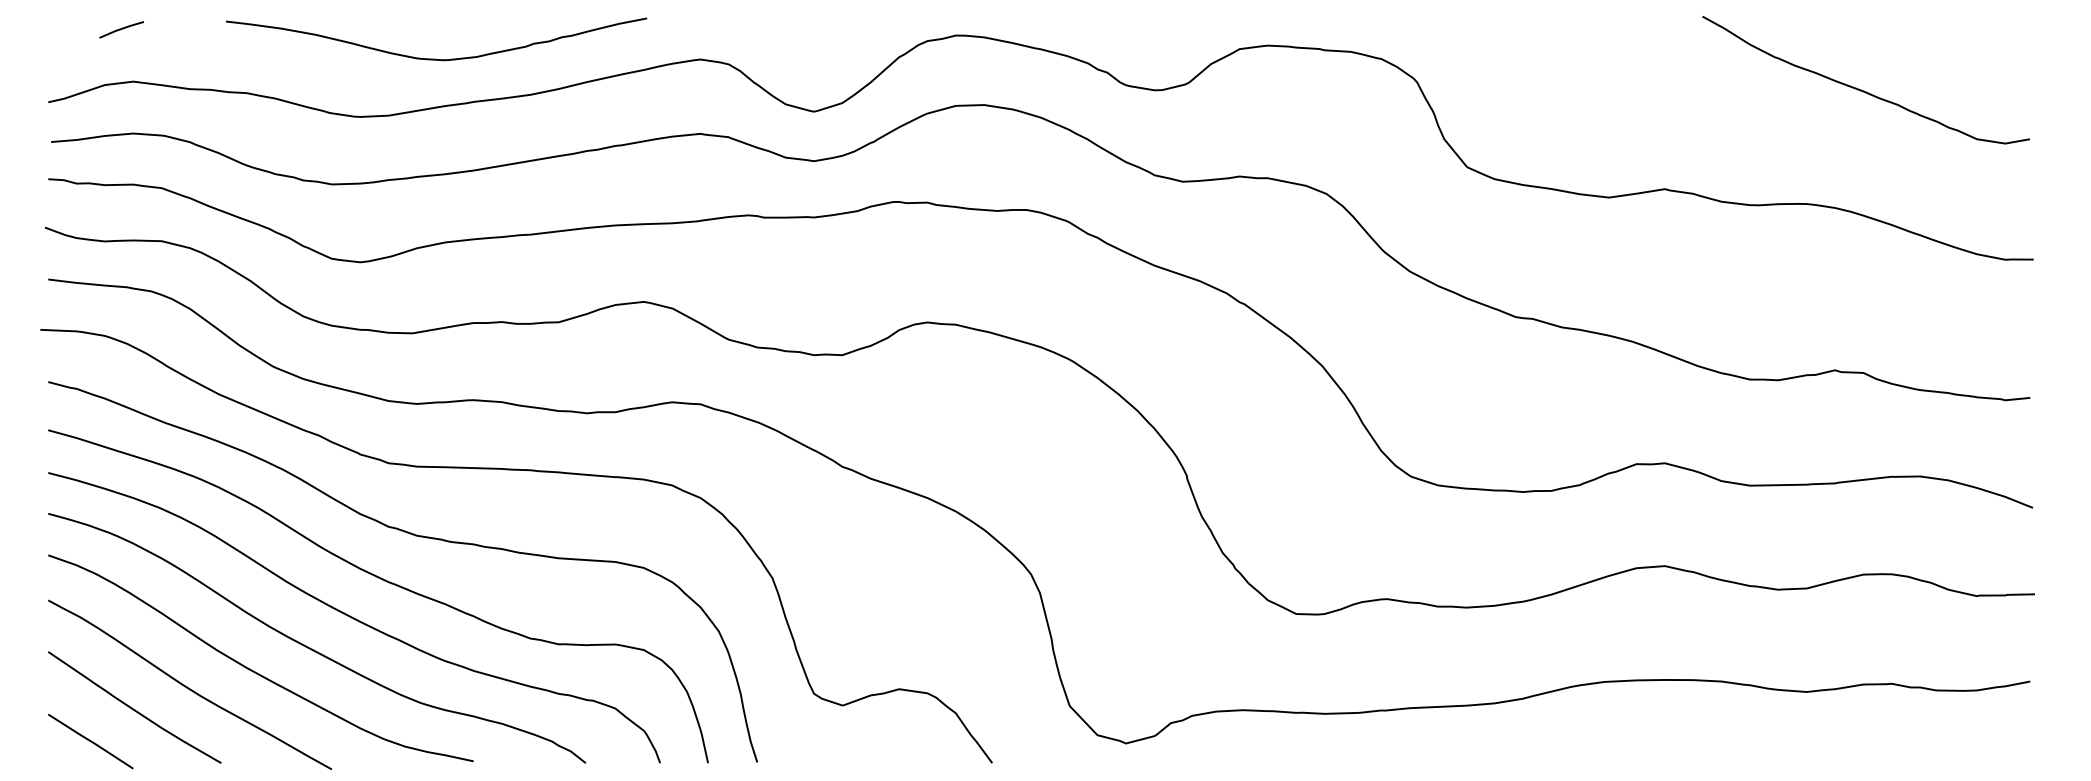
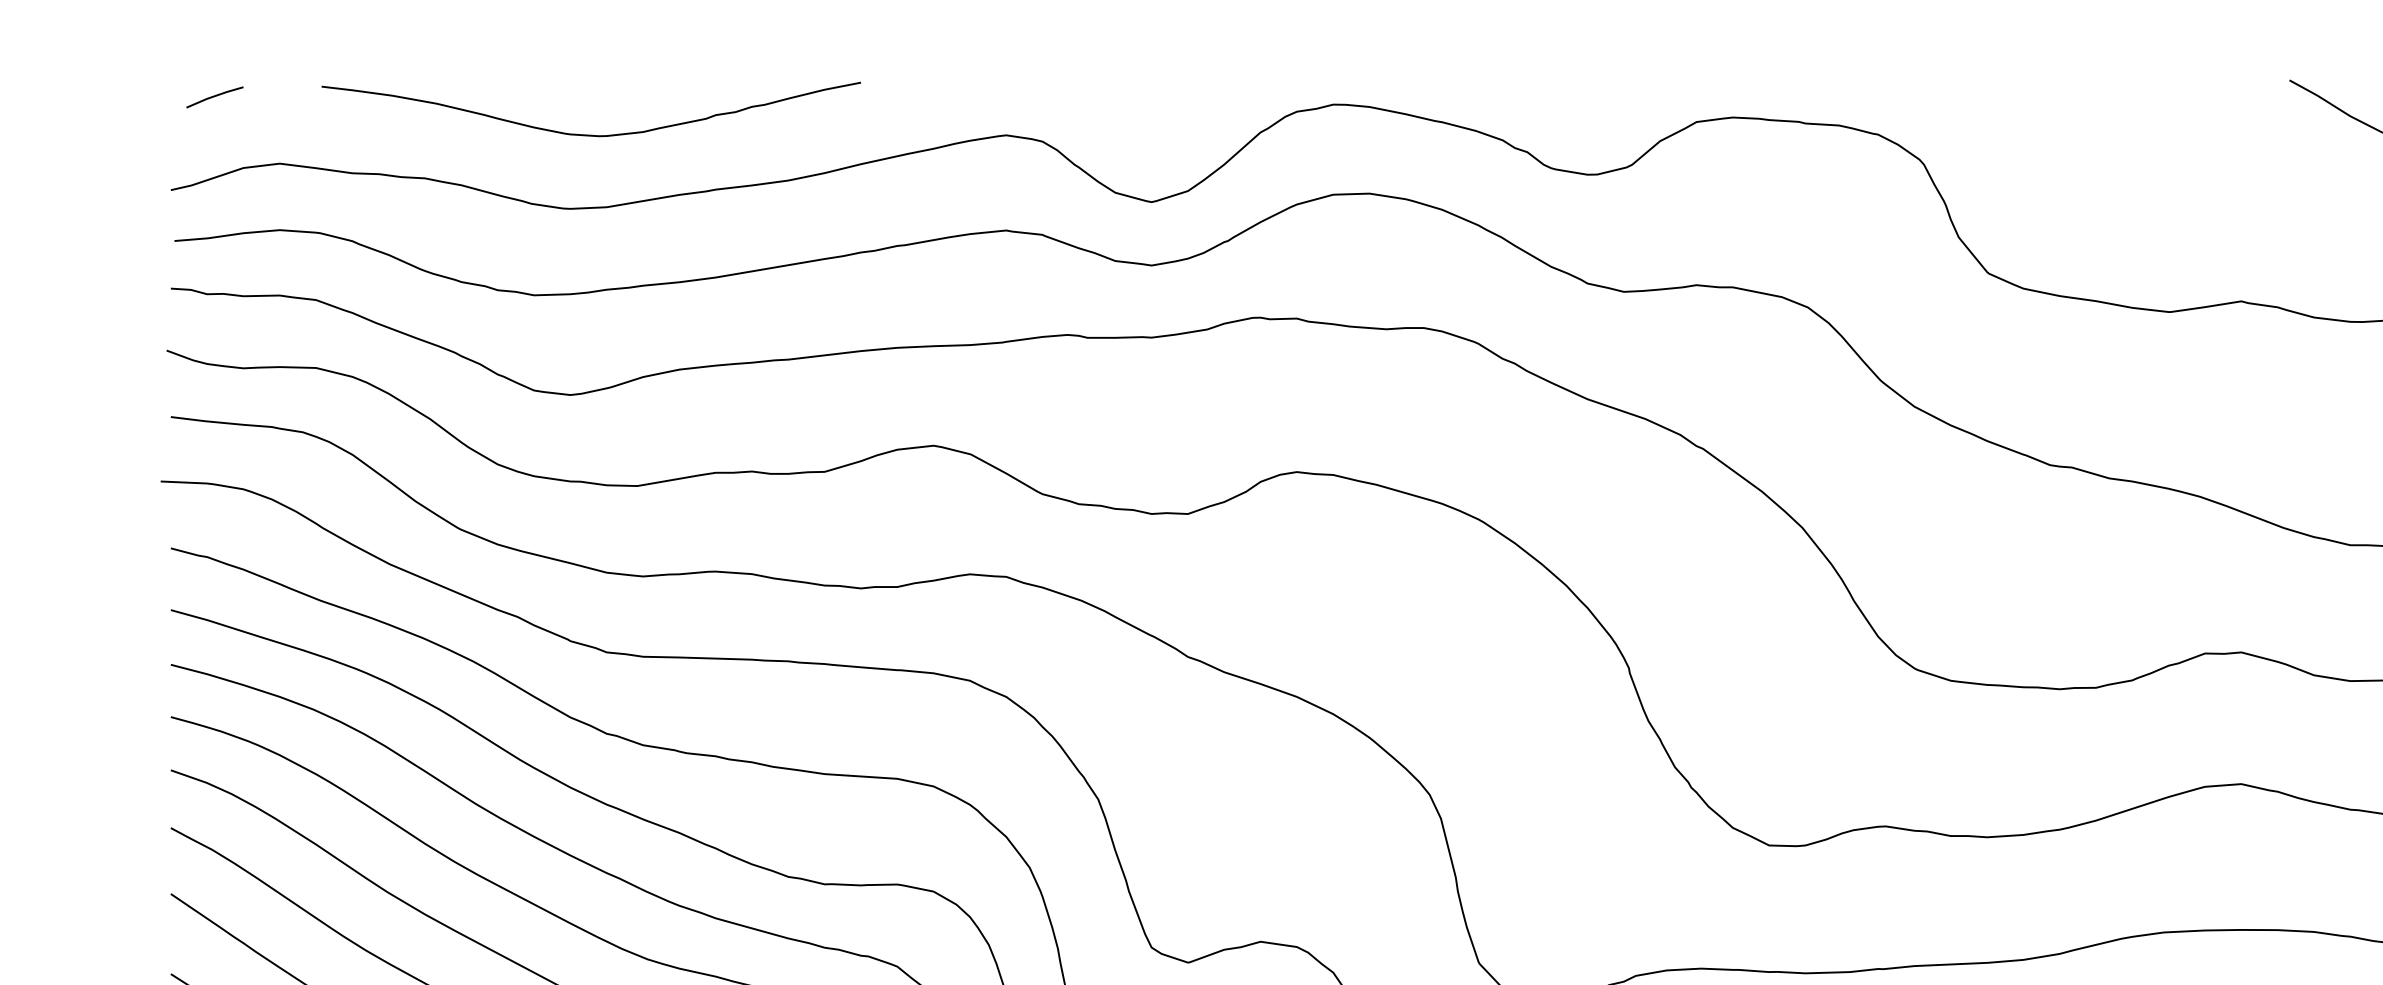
line: (121, 29) -> (214, 96), moved
curve: (435, 58) -> (589, 134), moved

